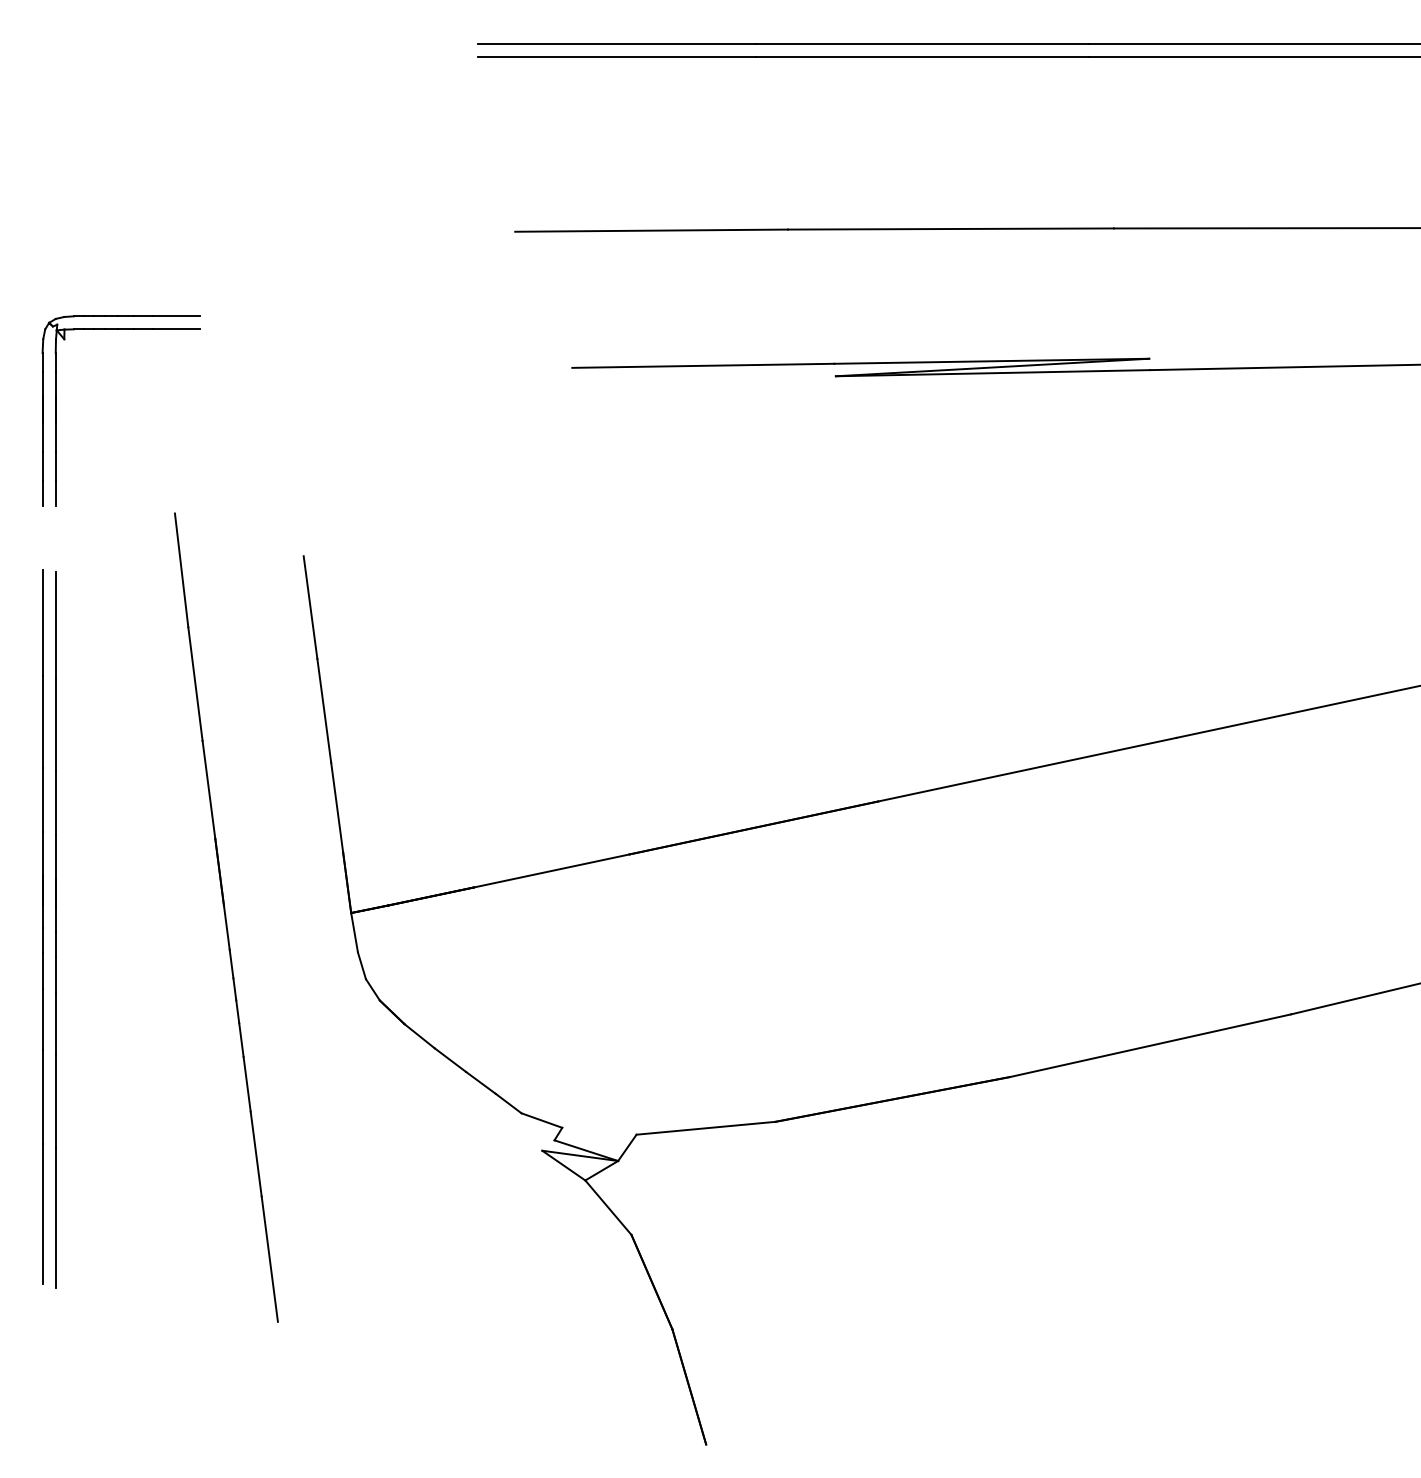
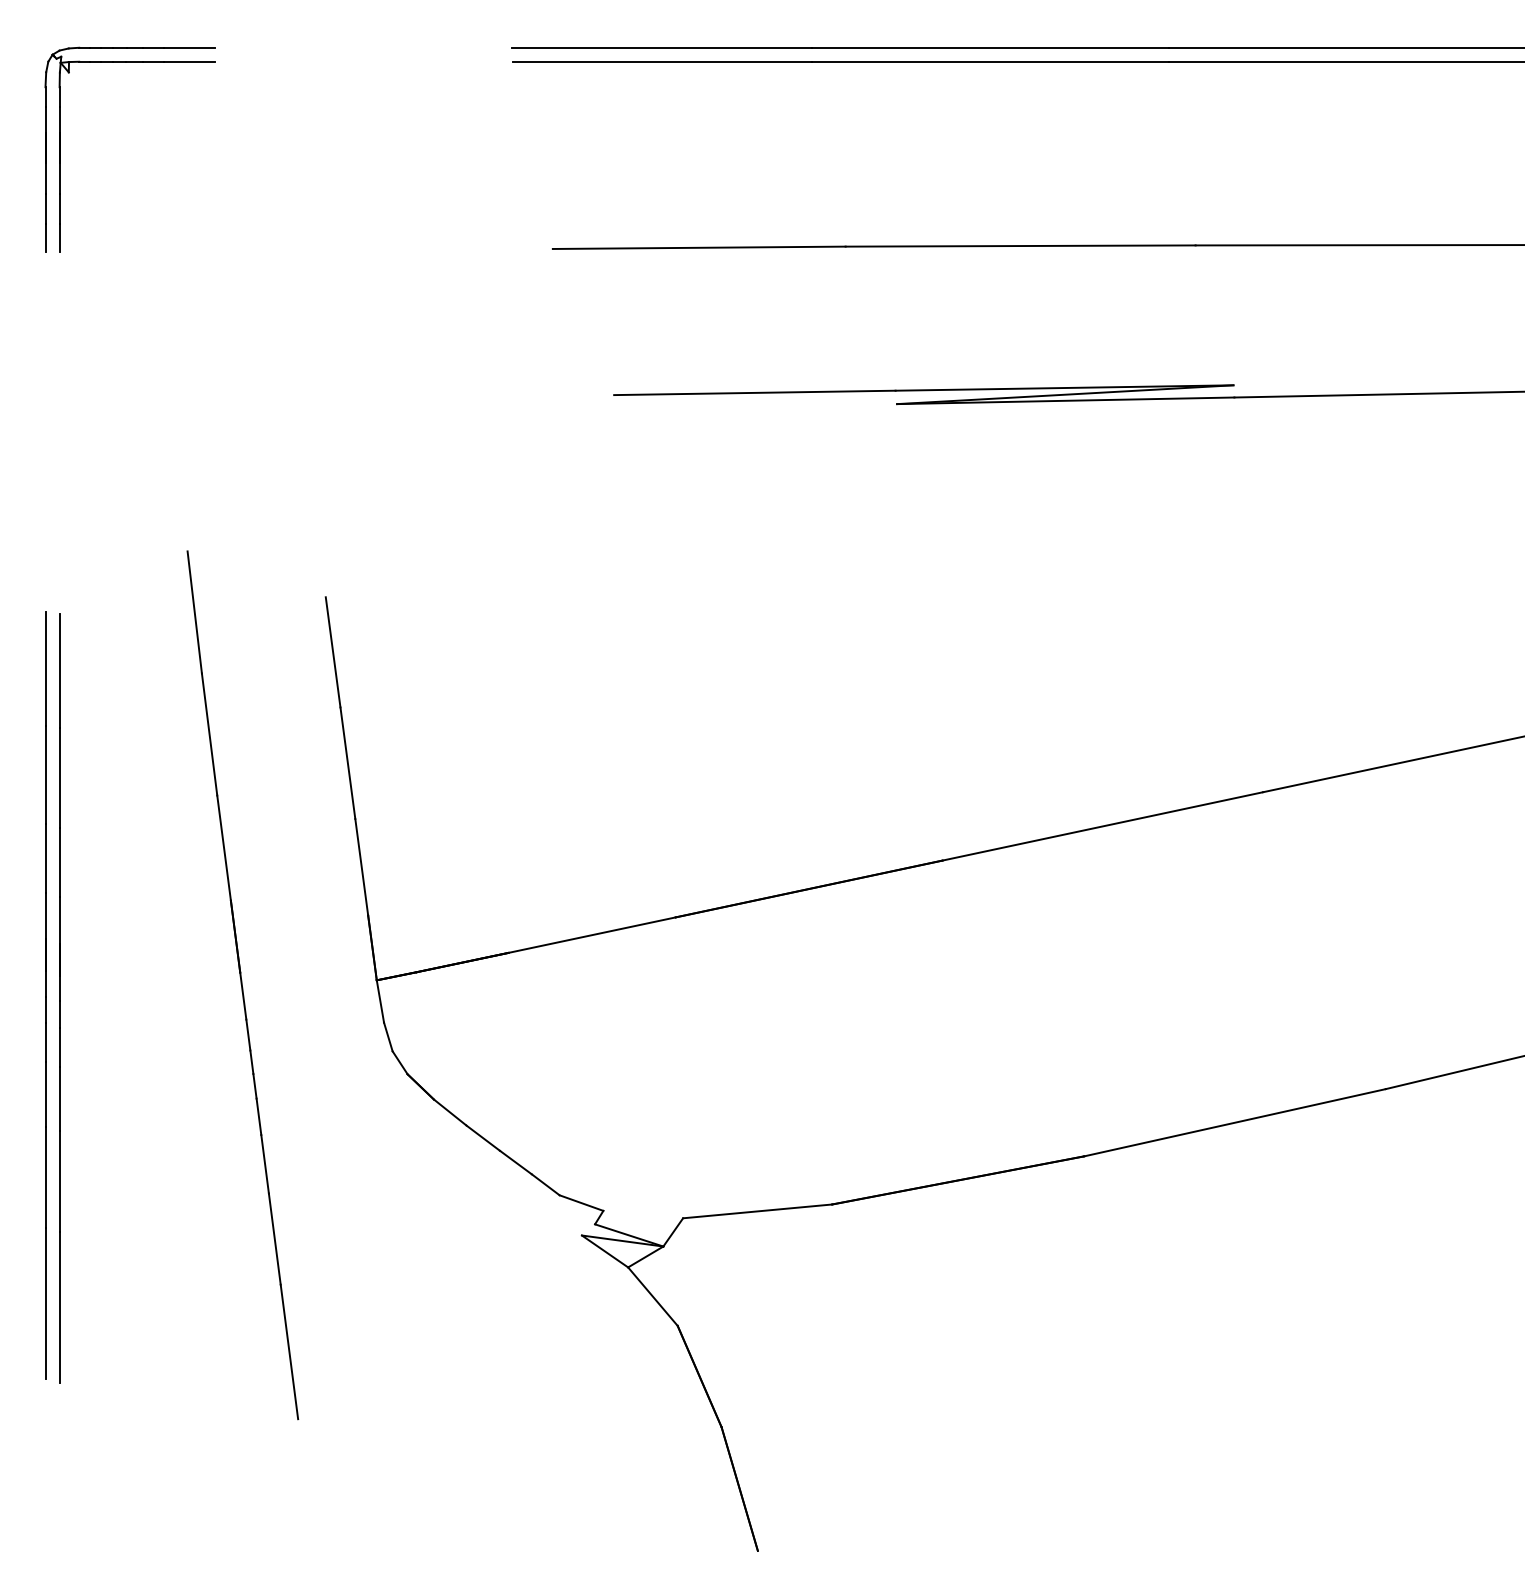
part: (56, 410) -> (60, 148), moved

